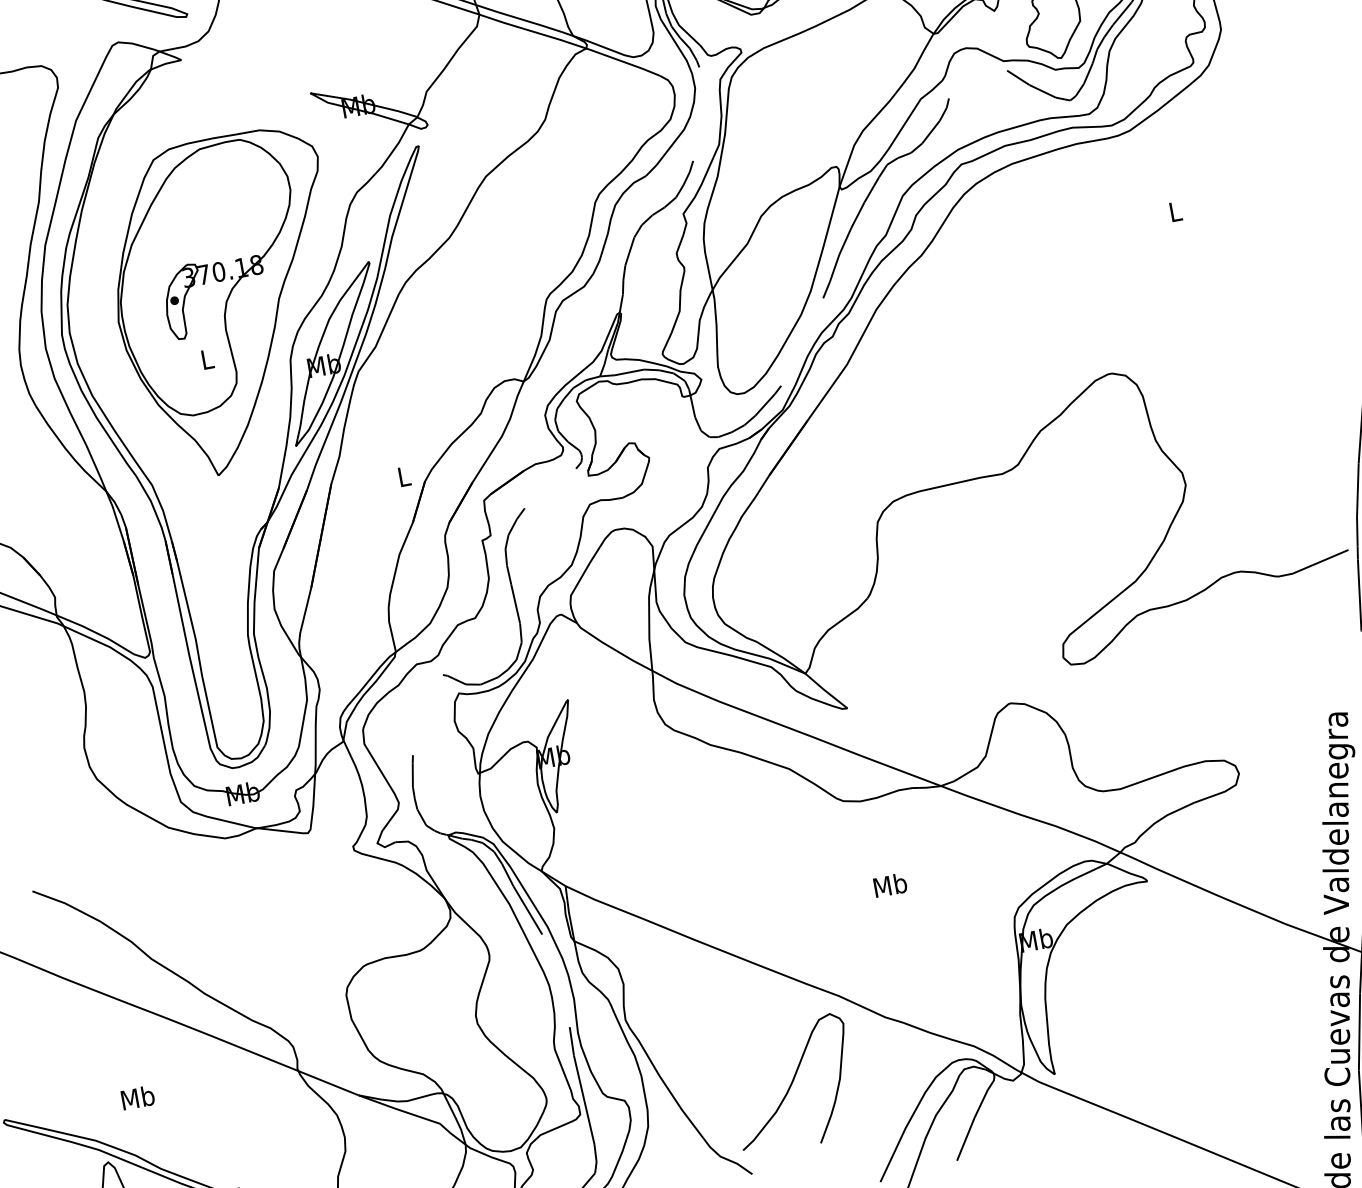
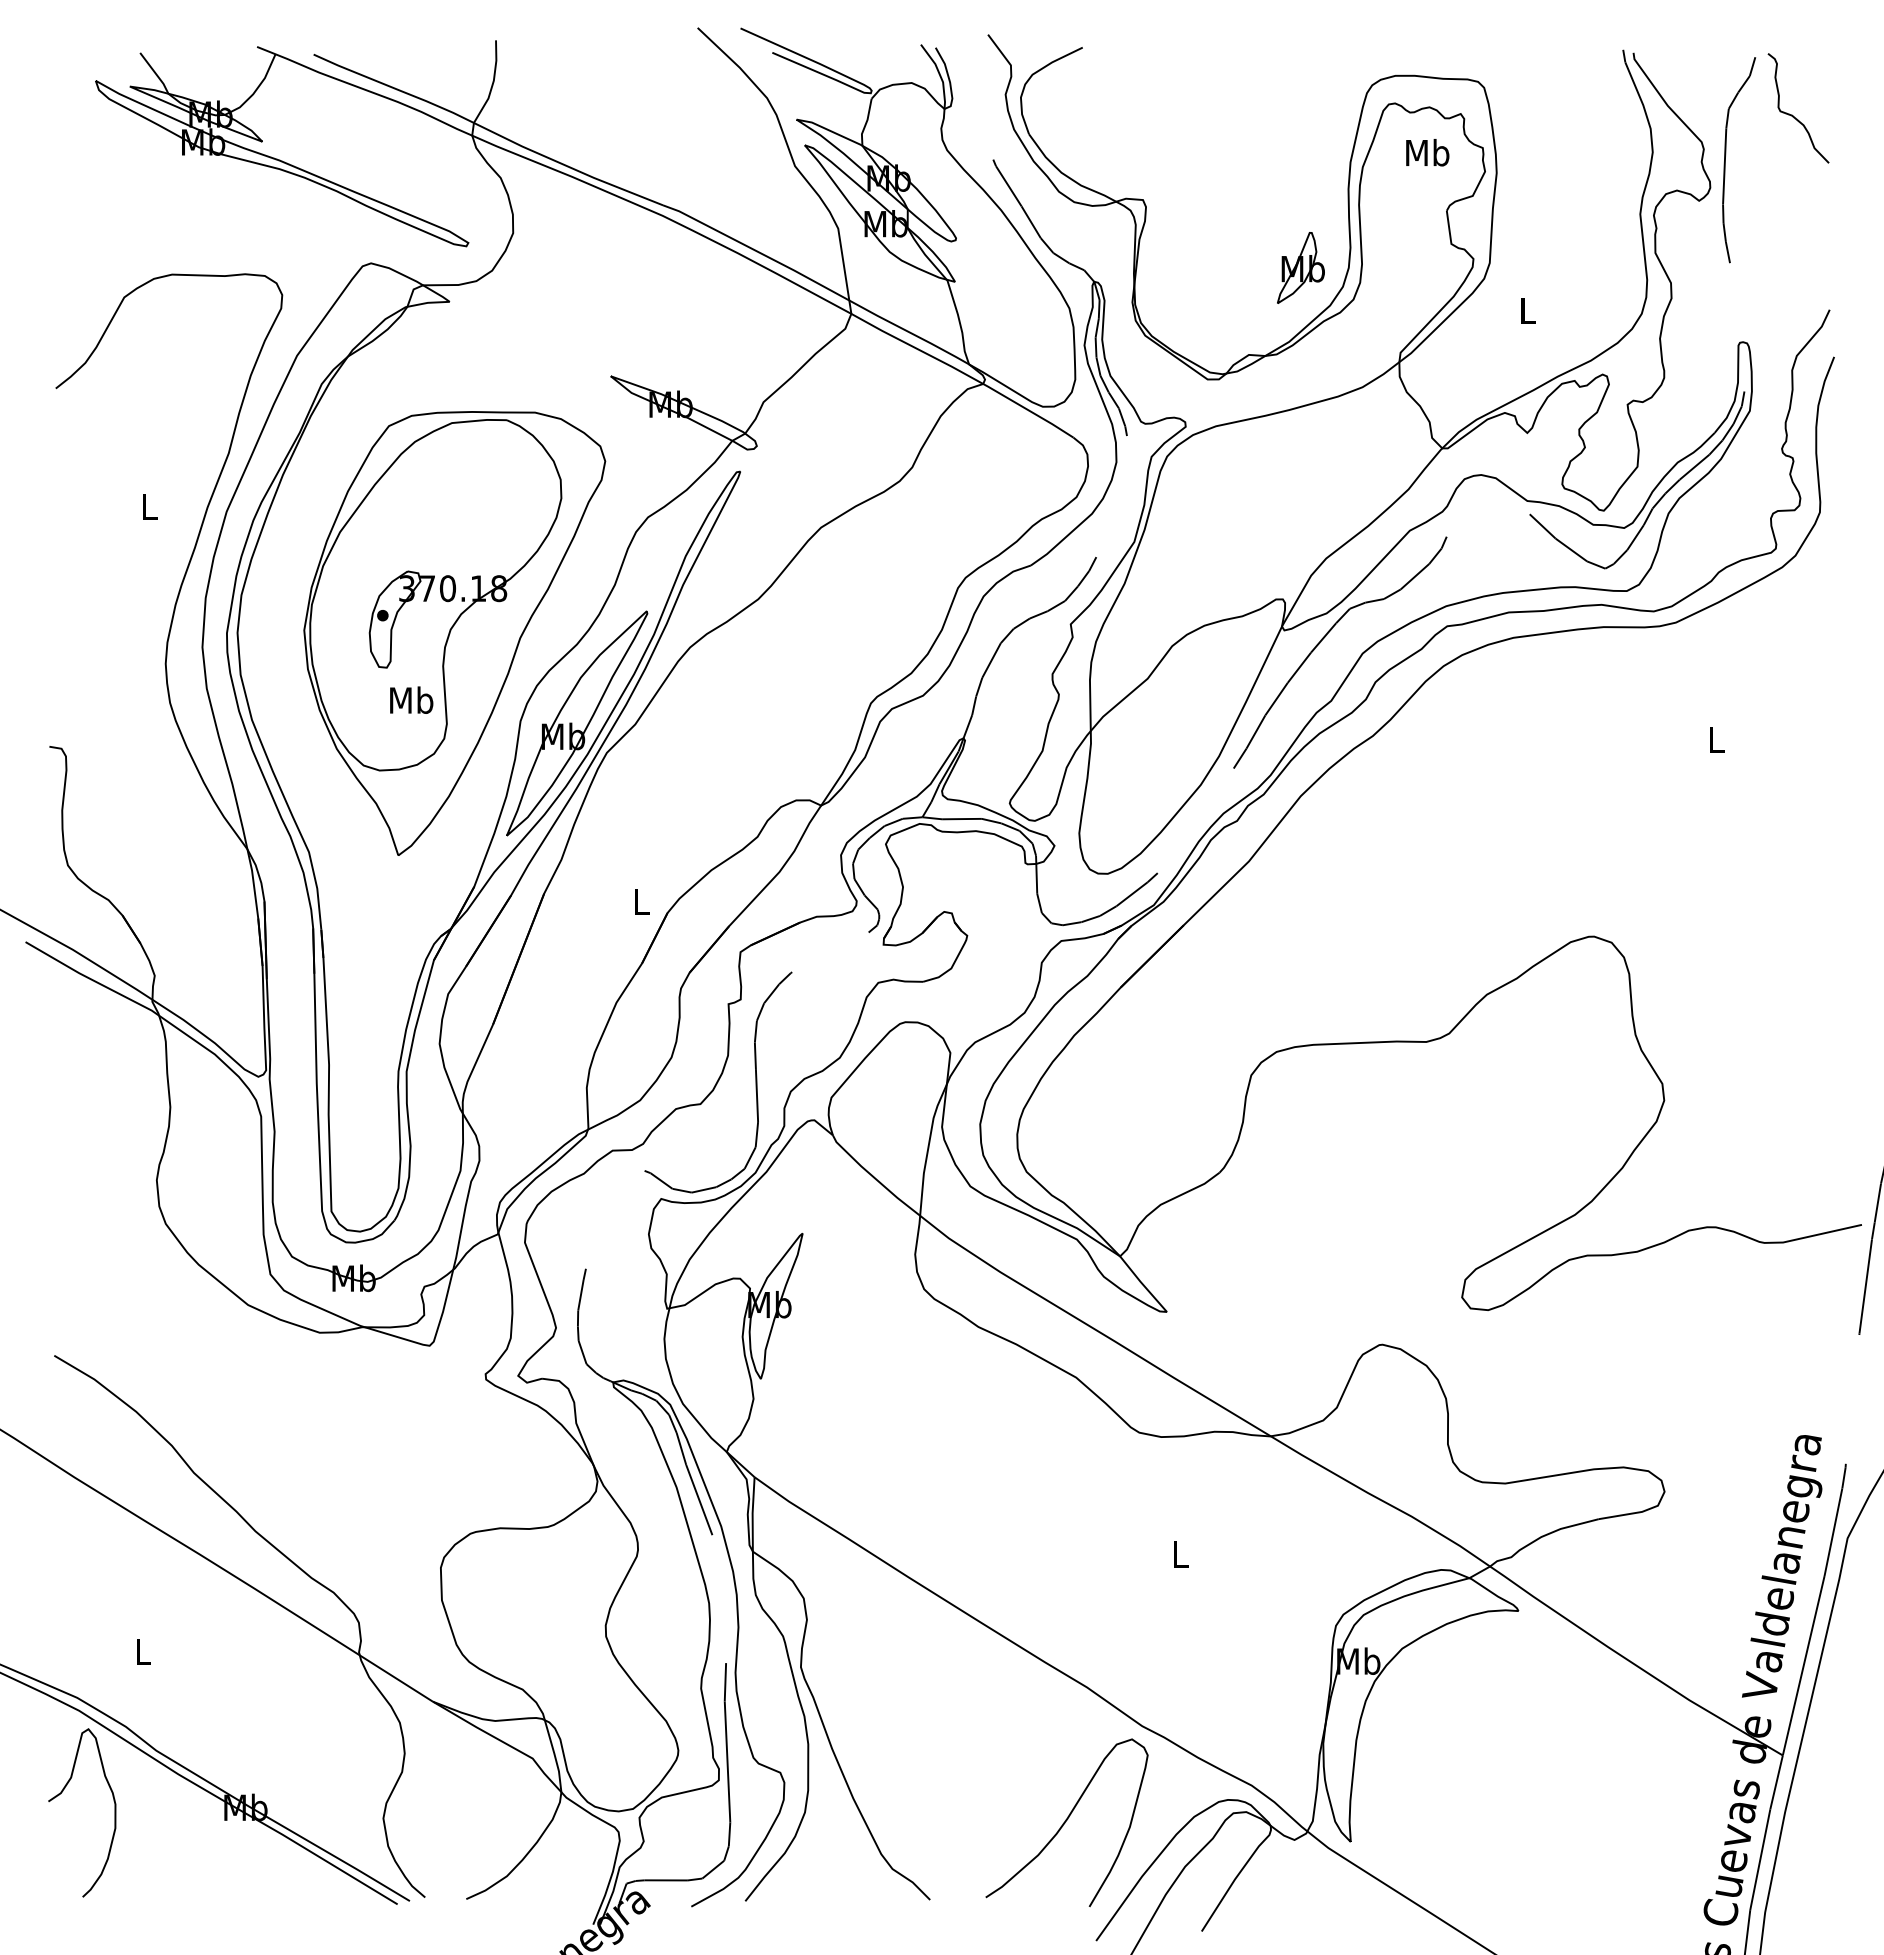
text: (207, 358) -> (411, 699), L -> Mb
text: (890, 884) -> (1180, 1553), Mb -> L
curve: (792, 1083) -> (1066, 1821), moved
text: (137, 1097) -> (142, 1651), Mb -> L

